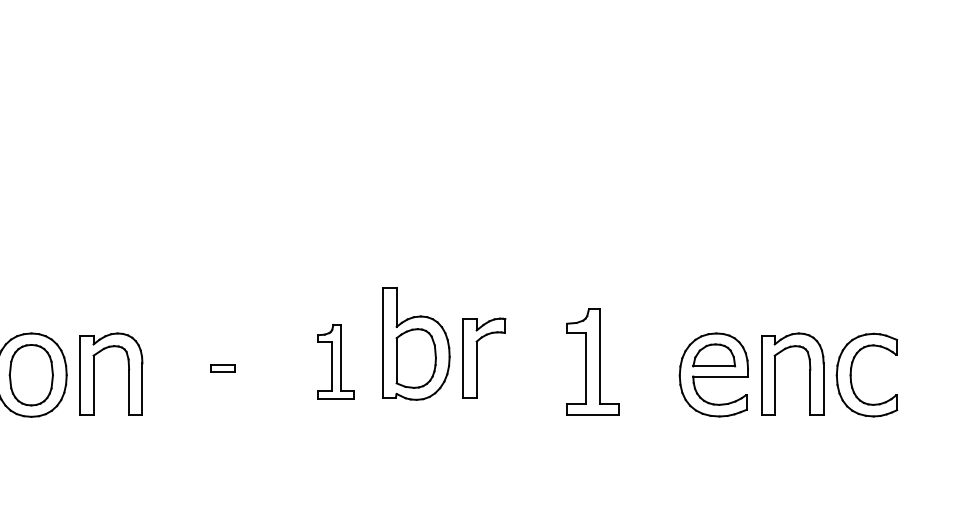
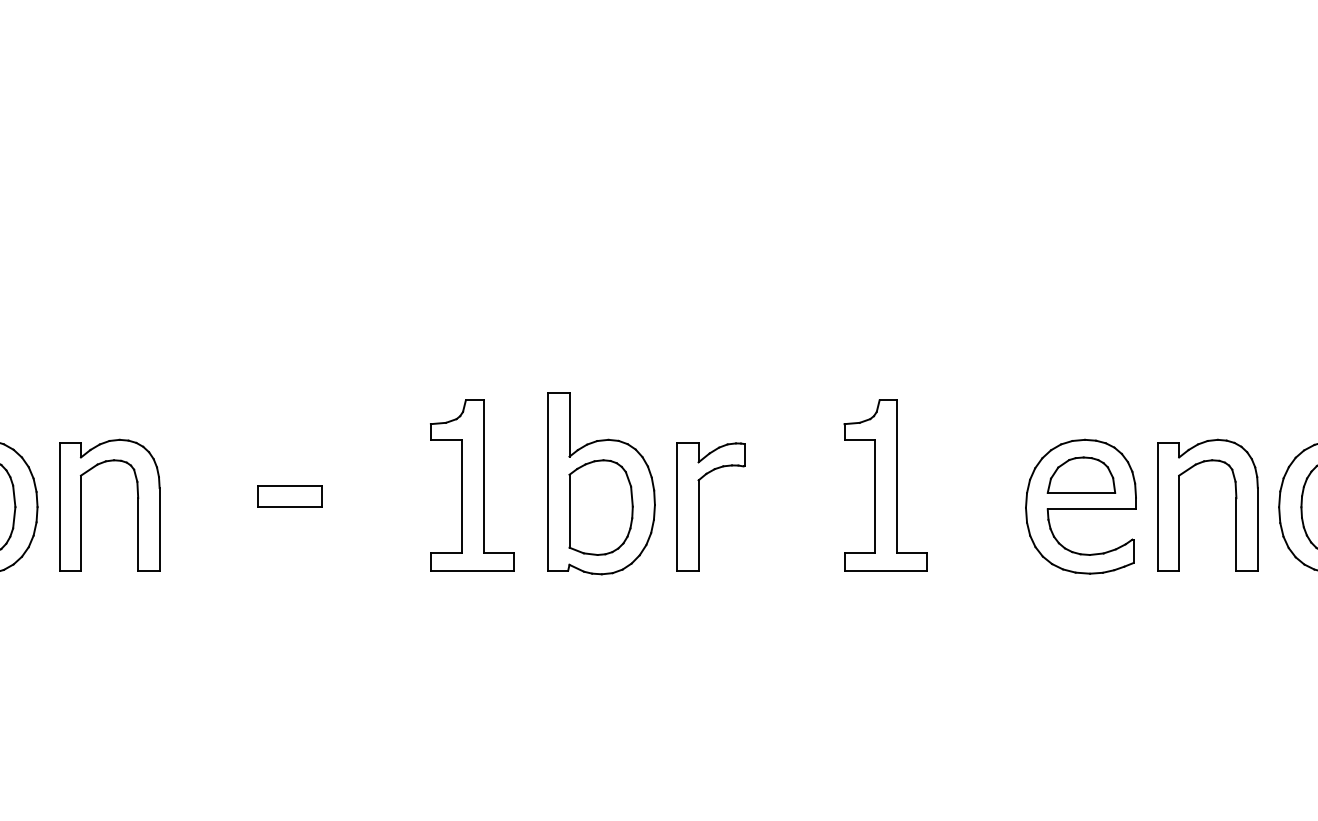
part: (416, 343) -> (601, 483), moved
part: (477, 357) -> (699, 505), moved
part: (335, 361) -> (470, 485), size x1.43
part: (222, 368) -> (288, 496), size x1.67

